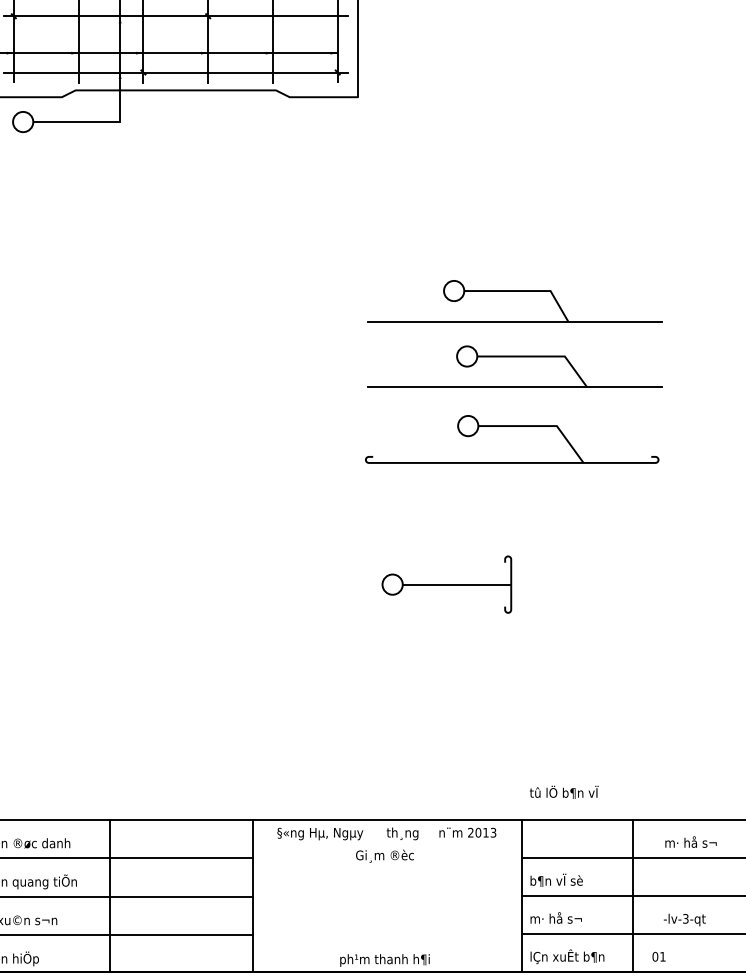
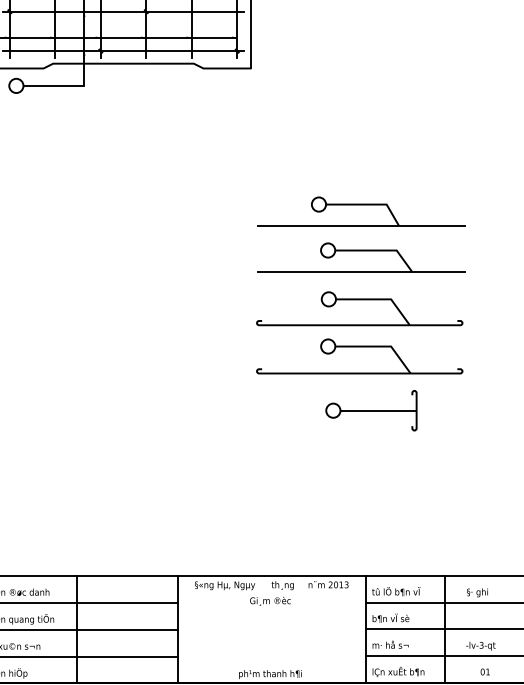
part: (512, 494) -> (359, 347), added
part: (446, 584) -> (371, 410), moved
text: (564, 791) -> (396, 591), moved
text: (690, 843) -> (484, 592), m· hå s¬ -> §· ghi
text: (658, 956) -> (484, 671), moved

